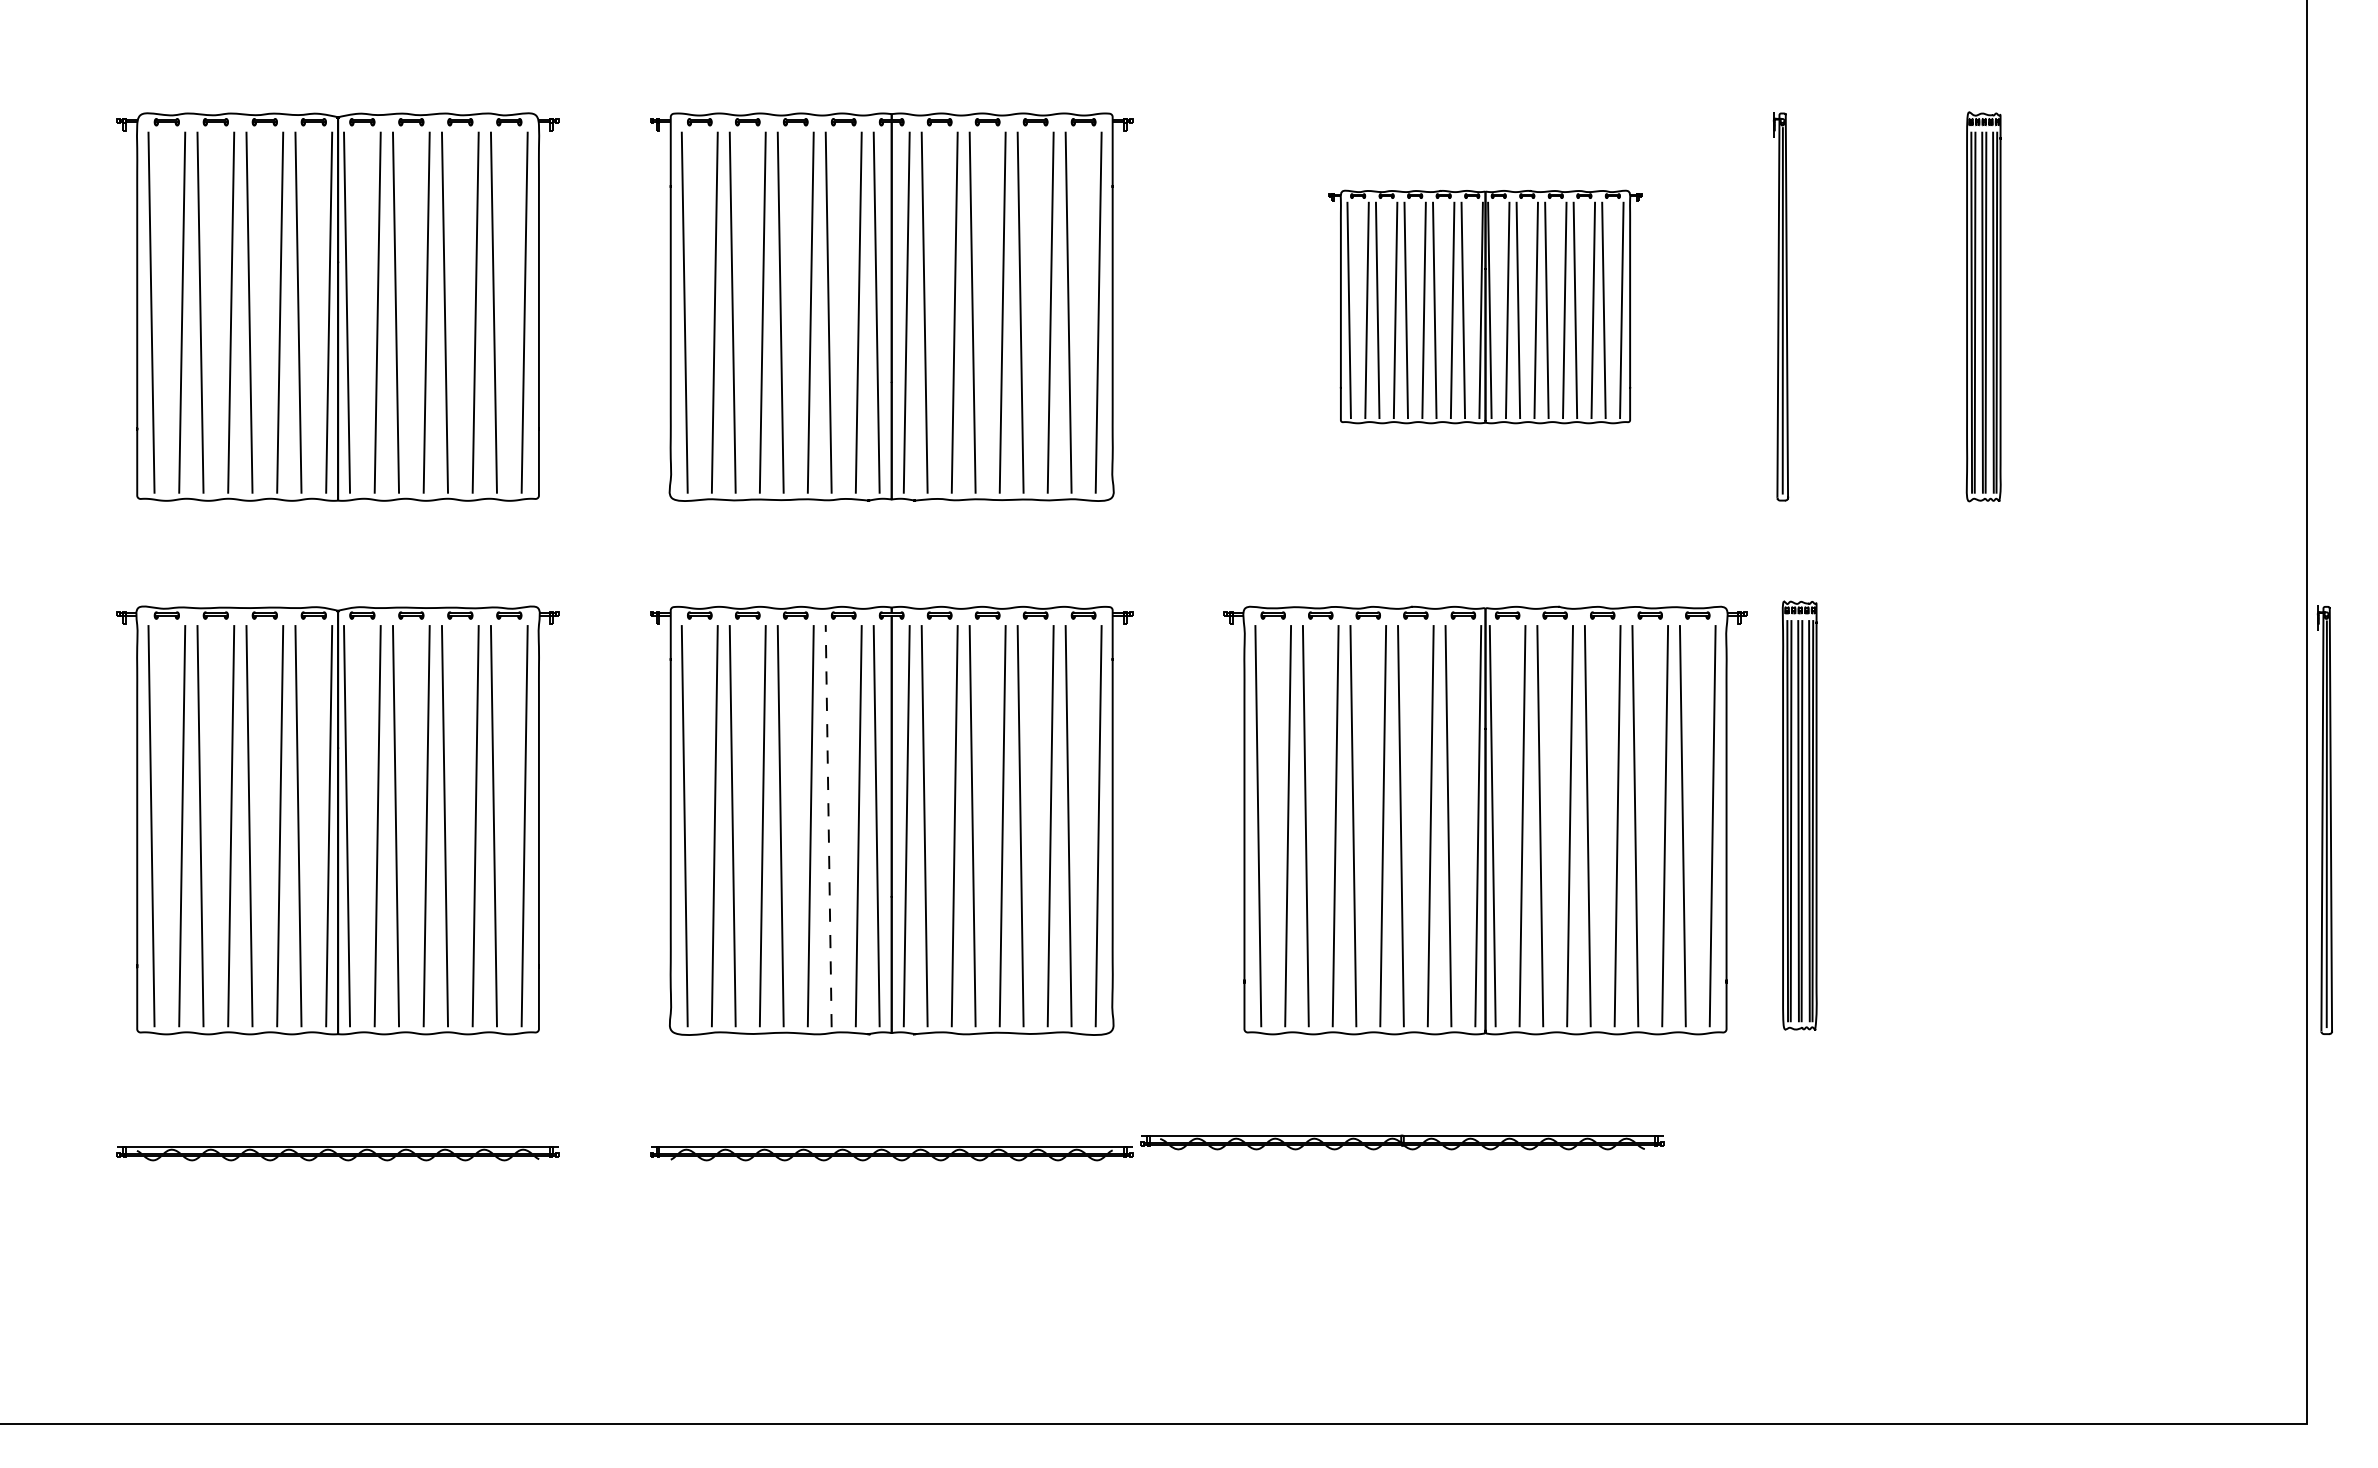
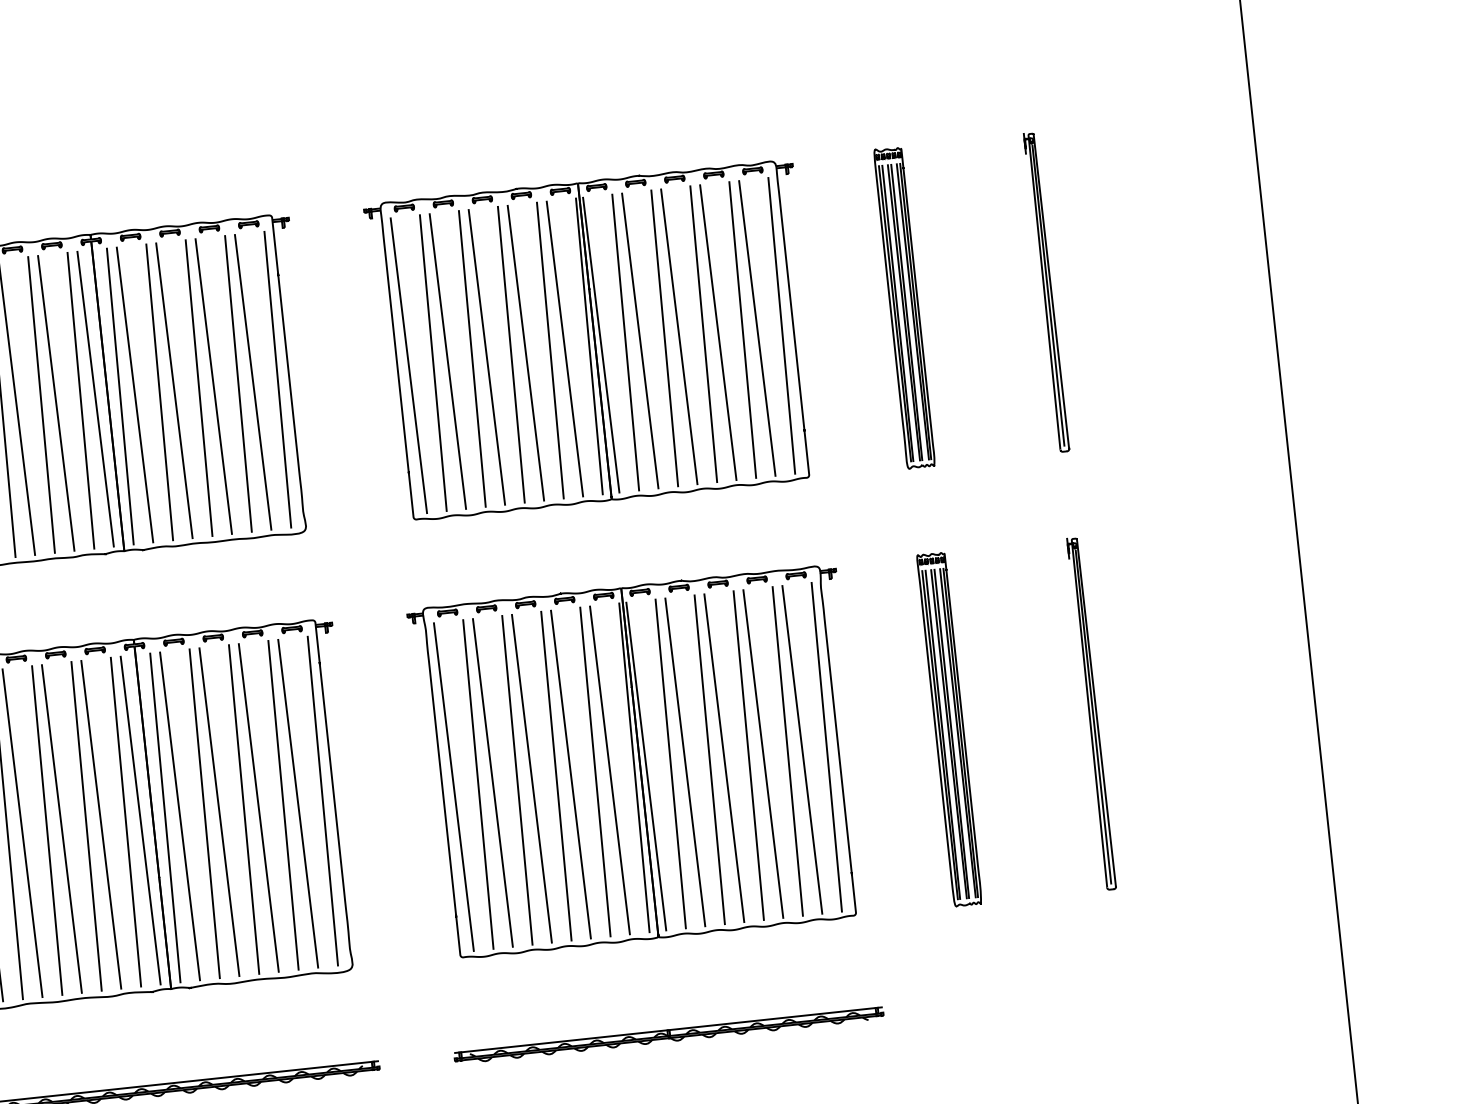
part: (1485, 306) -> (594, 340), size x1.67
part: (1780, 306) -> (1046, 292), moved
part: (1983, 306) -> (904, 307), moved
part: (1799, 815) -> (949, 729), moved
part: (2324, 819) -> (1091, 713), moved
line: (828, 825) -> (101, 824), dashed -> solid
part: (1402, 1142) -> (669, 1035), moved

